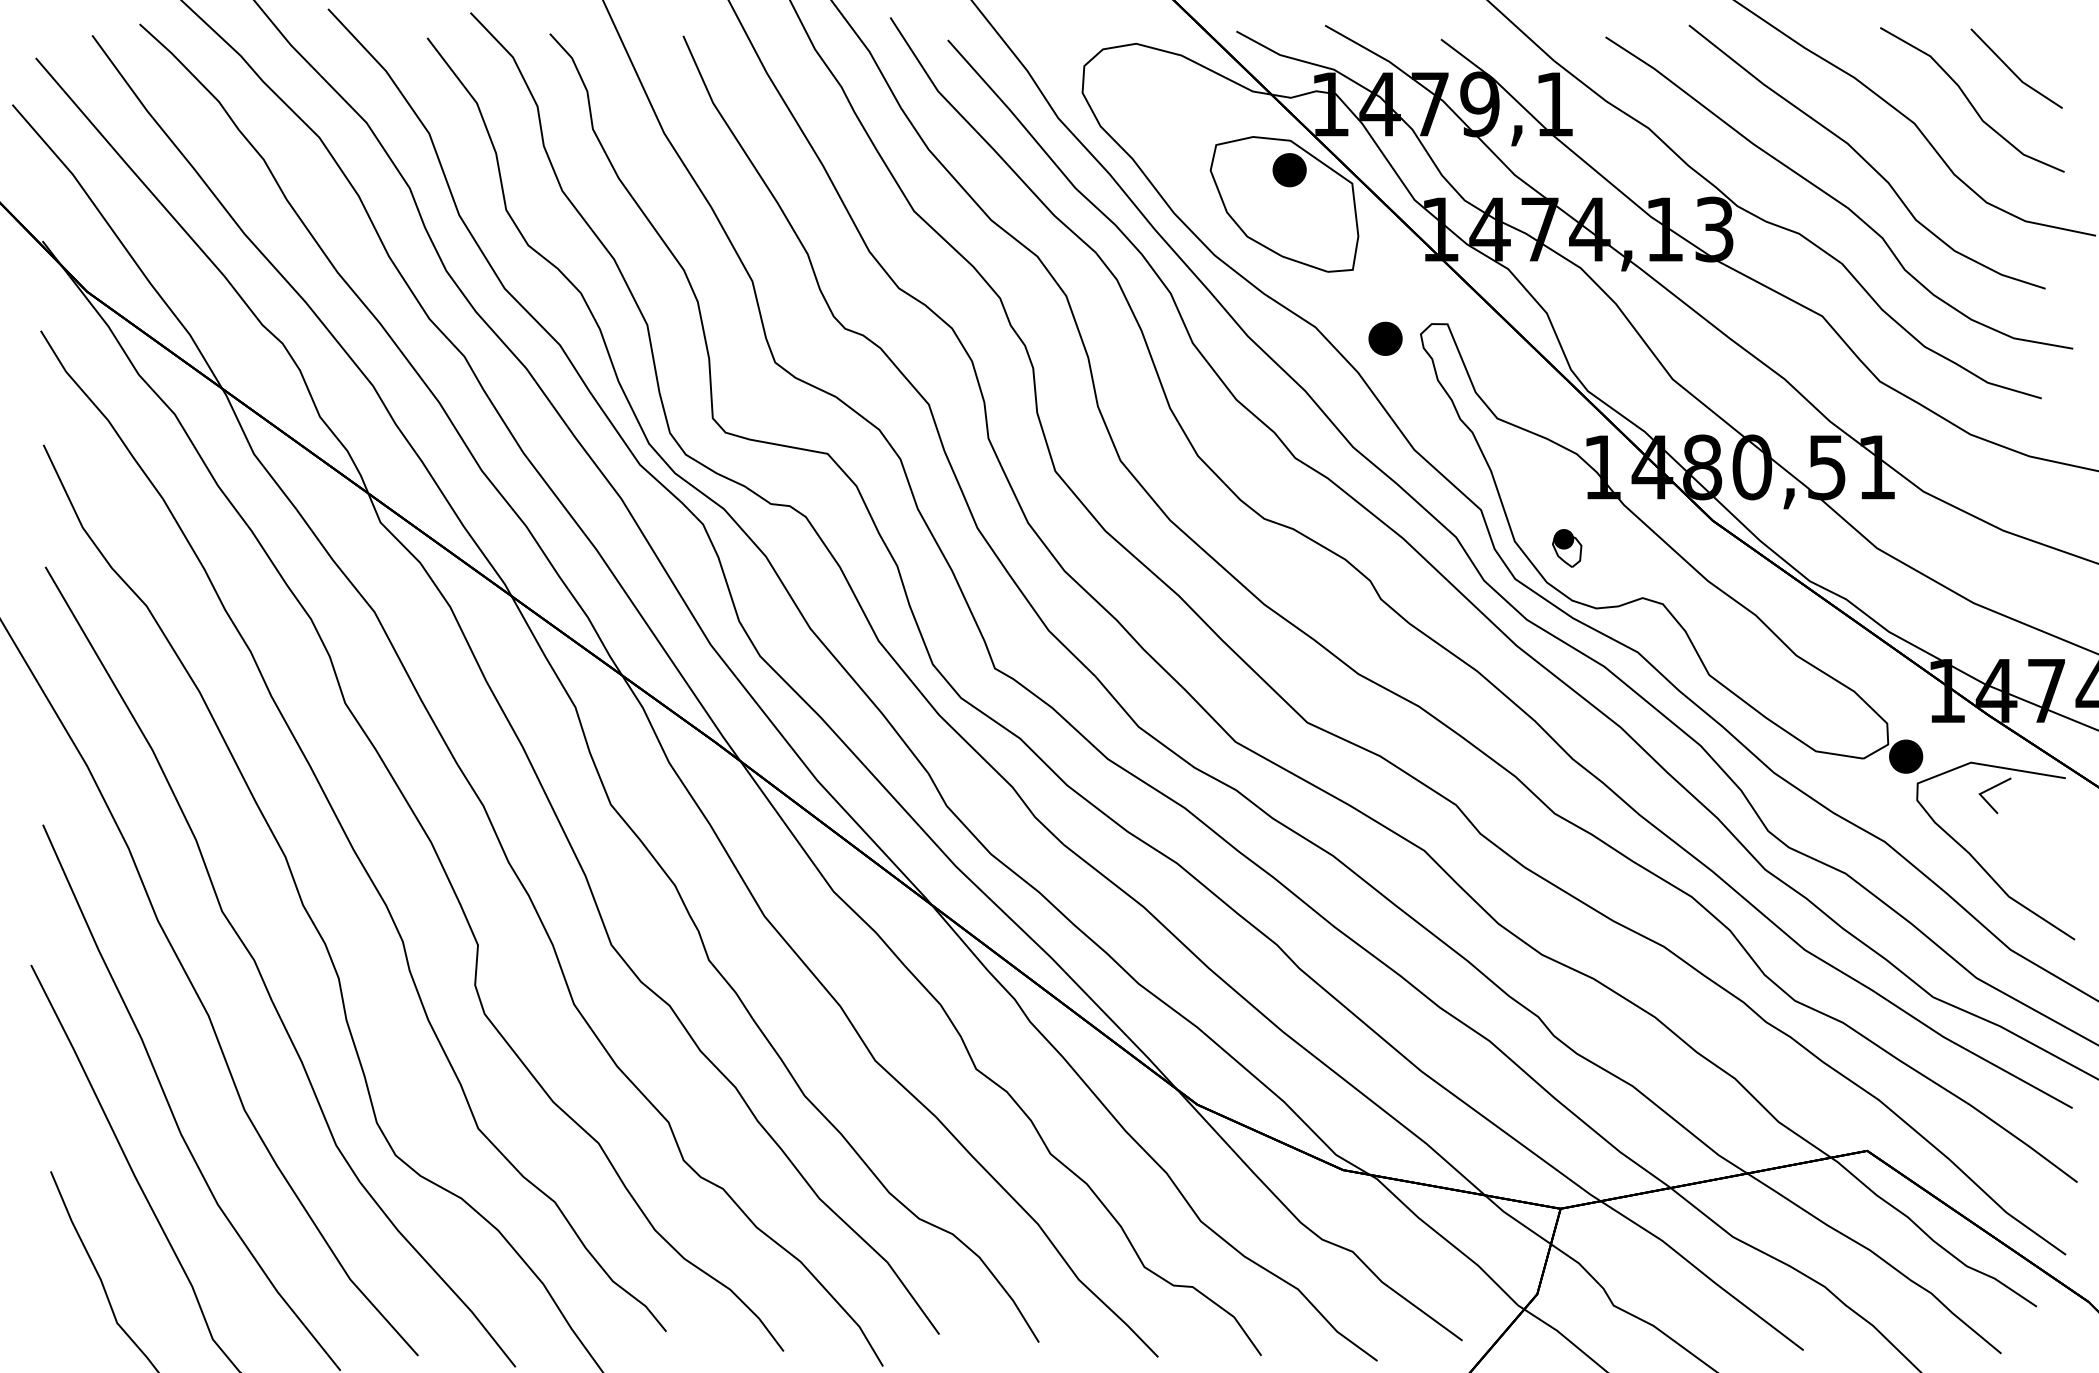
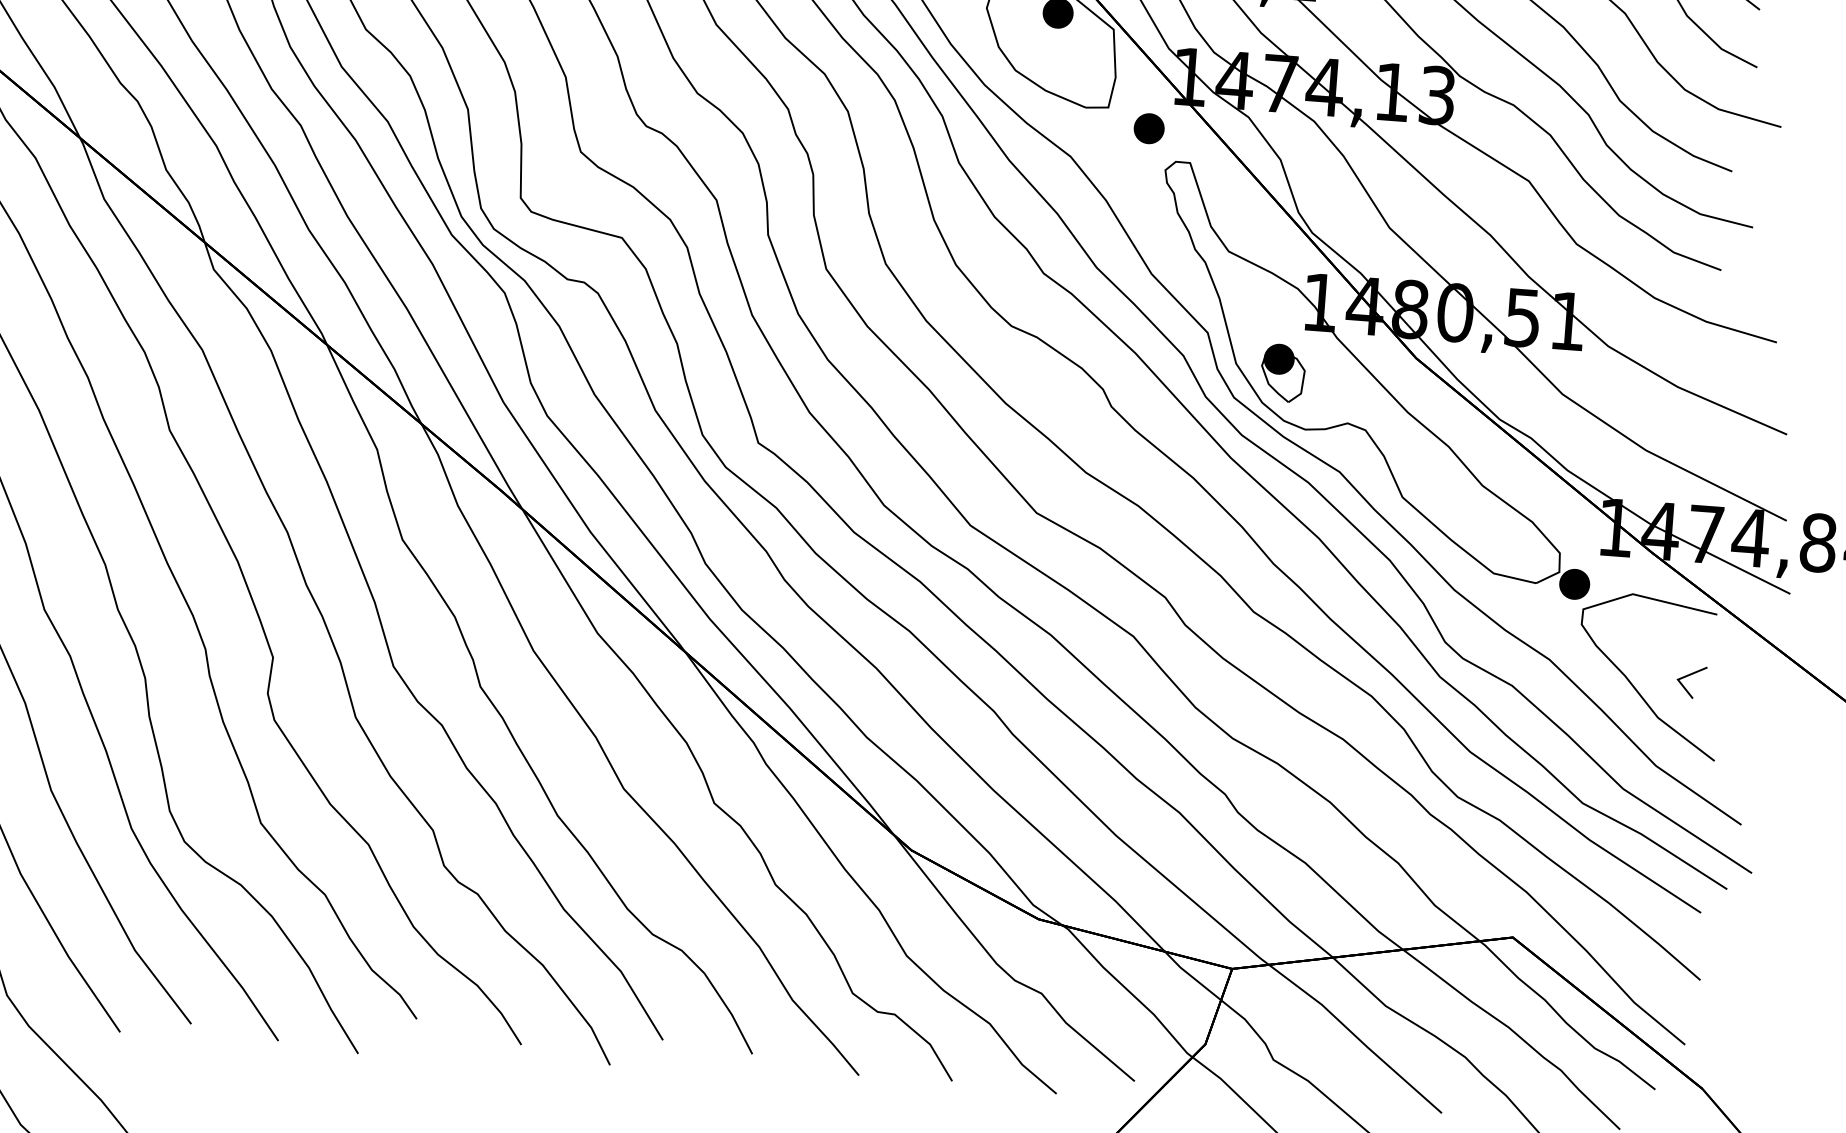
part: (1385, 338) -> (1149, 128), moved
part: (1566, 548) -> (1282, 373), size x1.67
line: (1991, 789) -> (1688, 676), moved

